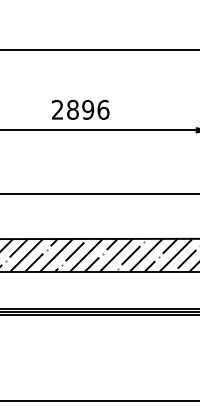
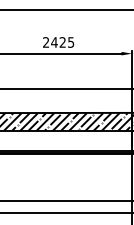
text: (87, 109) -> (62, 42), 2896 -> 2425

